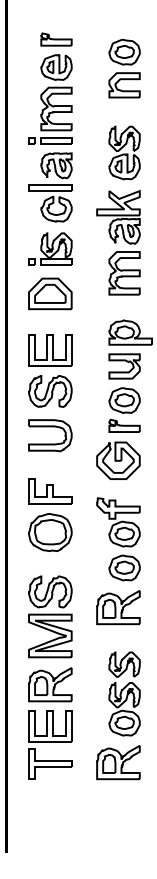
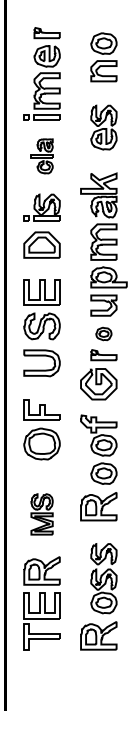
part: (50, 187) -> (42, 156), size x0.6
part: (118, 242) -> (98, 216), moved
part: (124, 400) -> (103, 333), size x0.6
part: (50, 616) -> (42, 514), size x0.6

